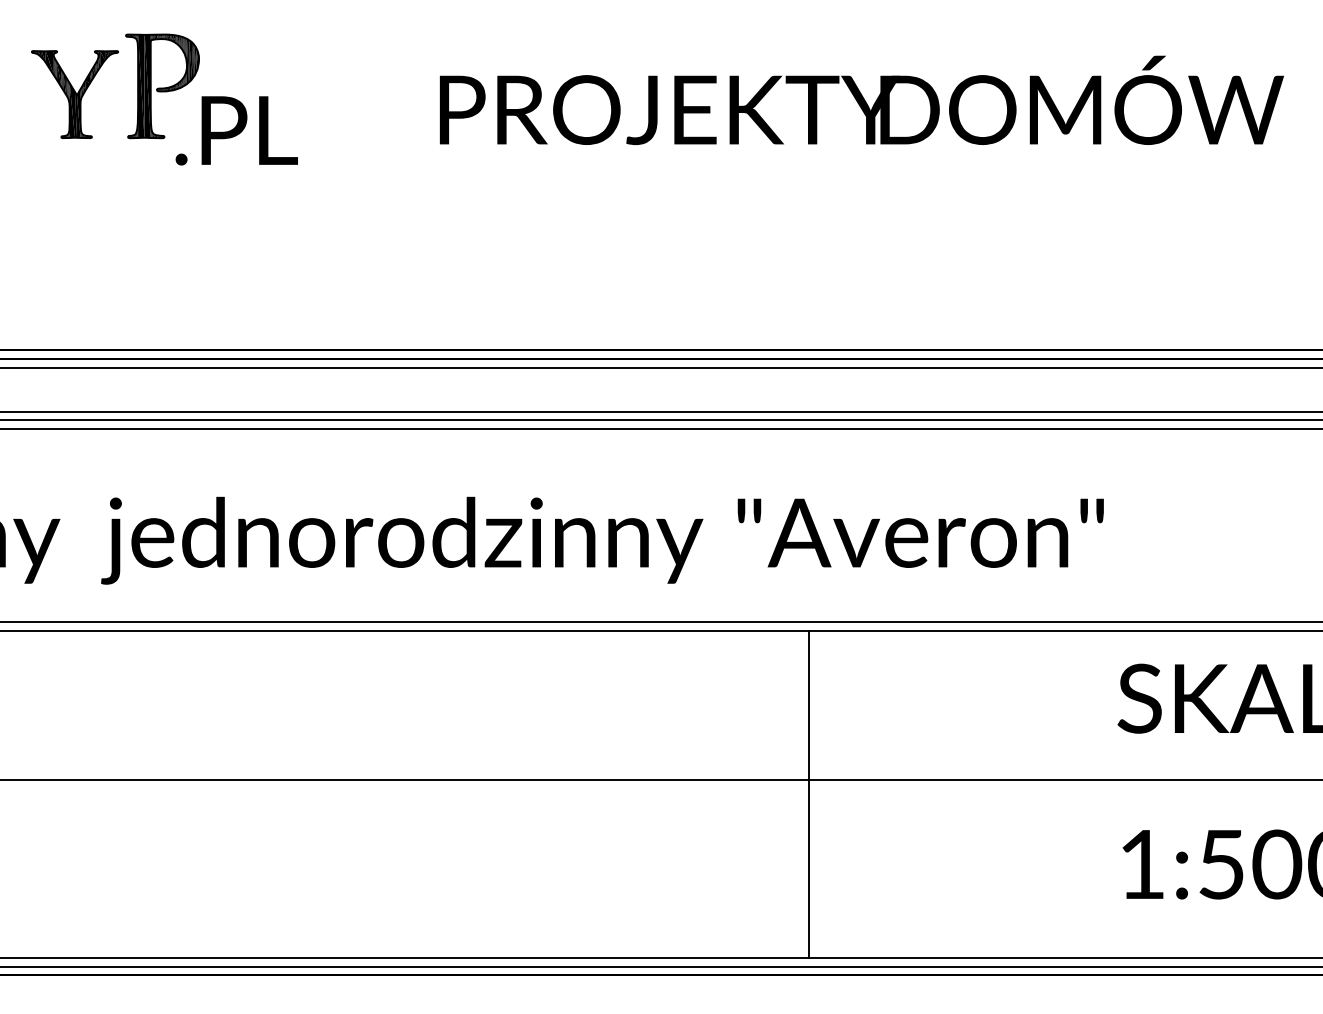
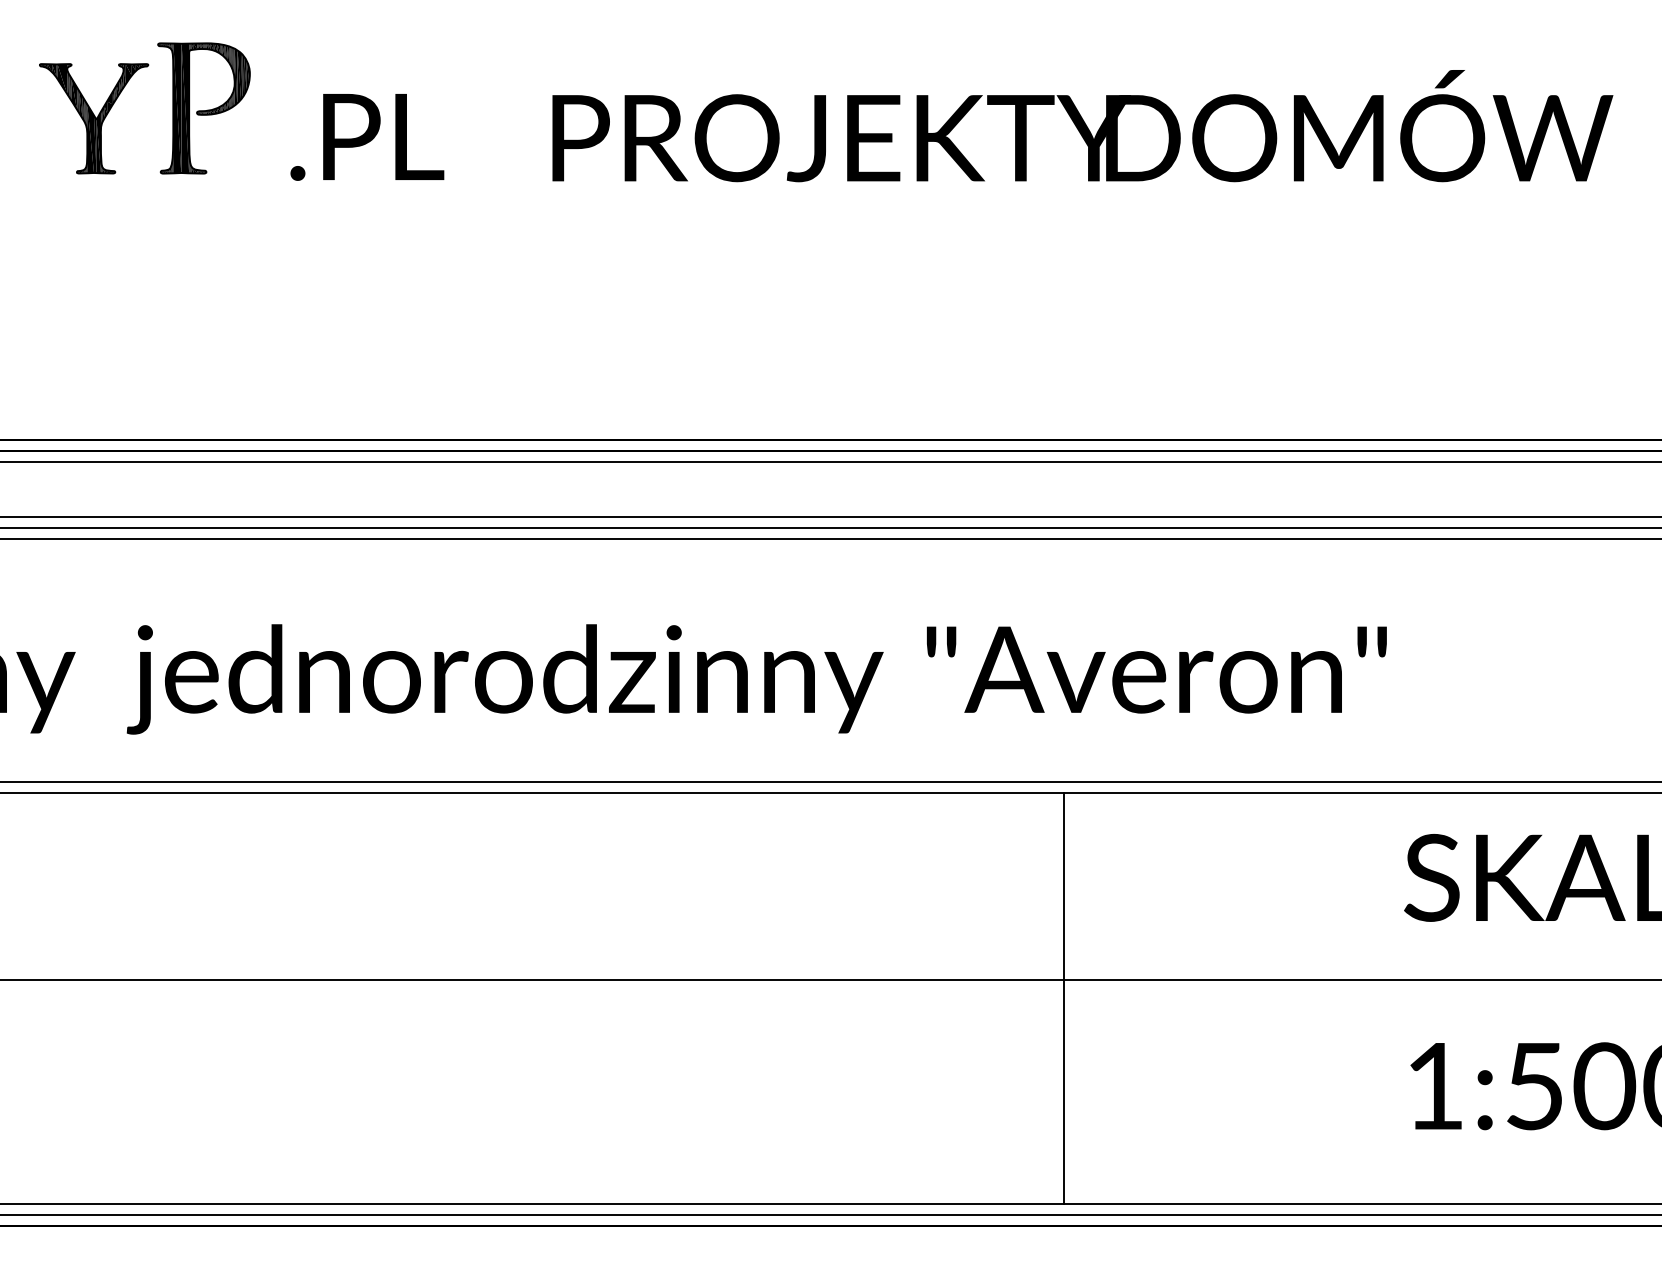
text: (236, 130) -> (367, 137), moved
line: (809, 794) -> (1063, 998), moved

